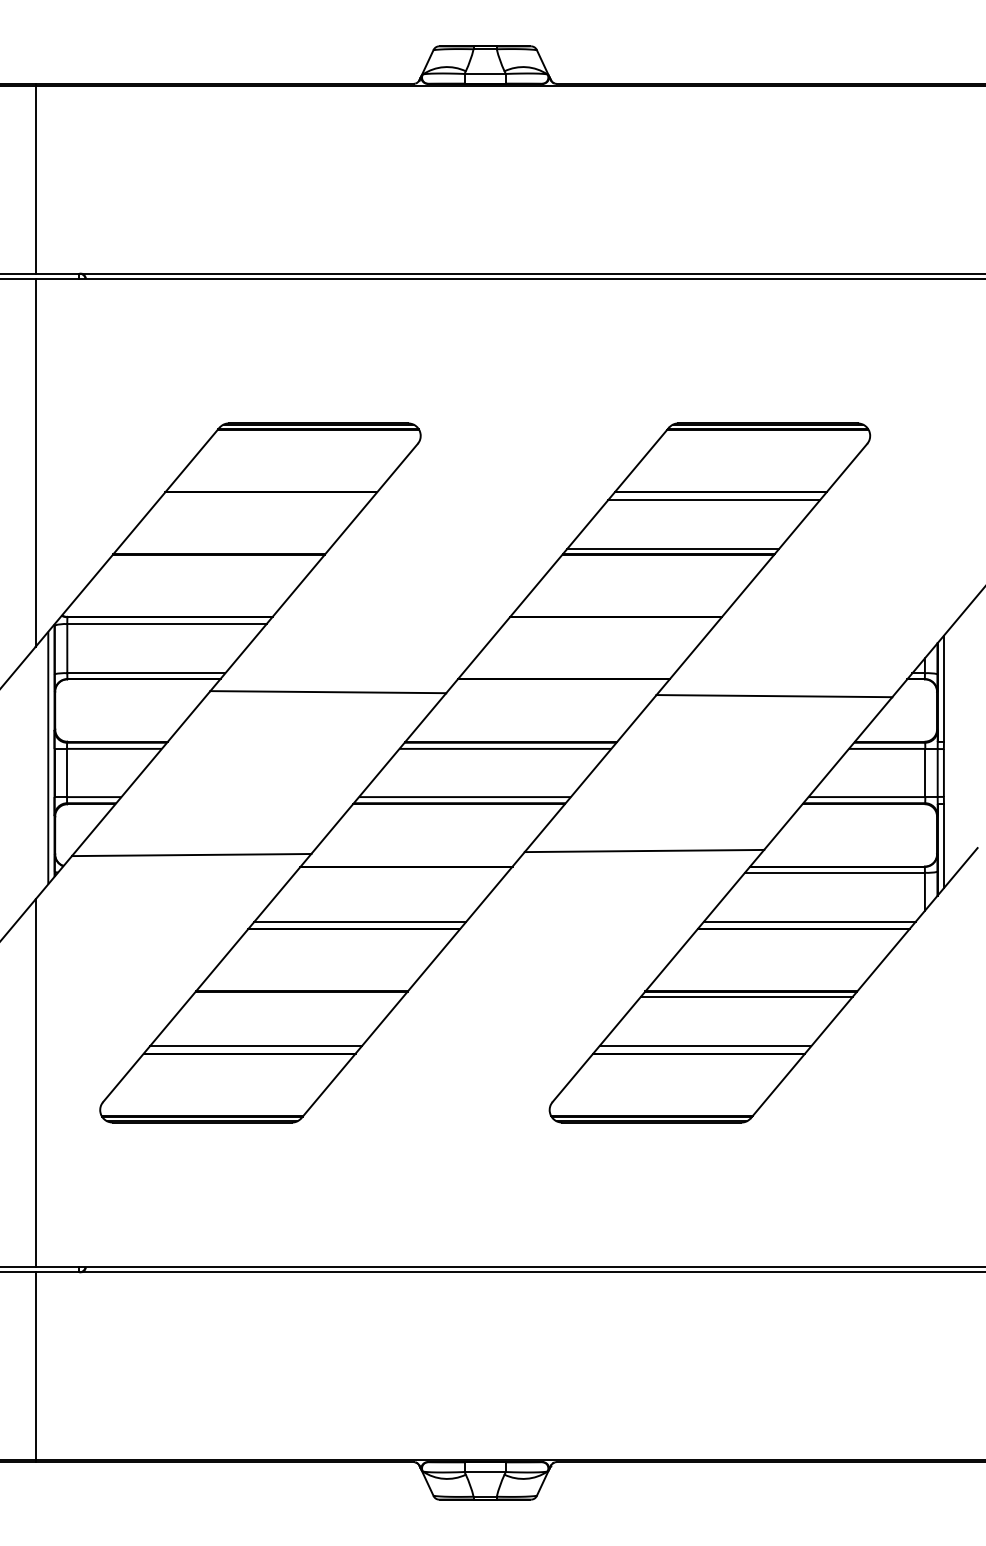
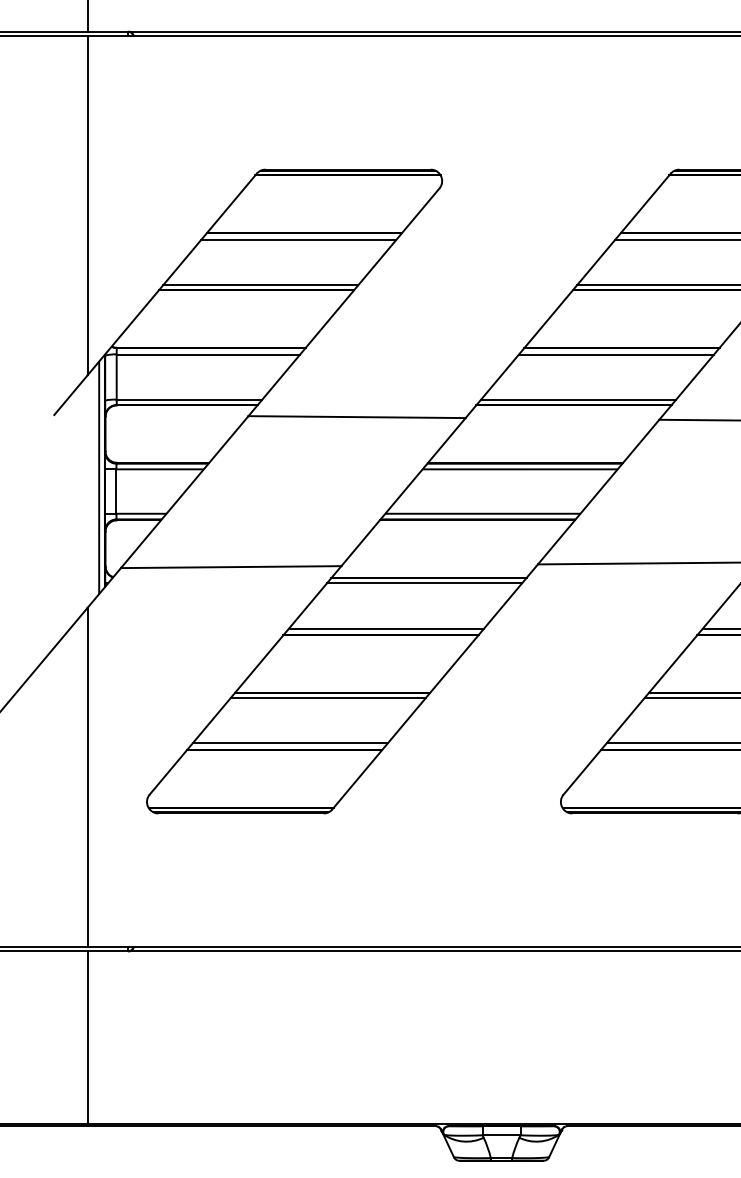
line: (264, 499) -> (298, 239), added
line: (223, 548) -> (260, 284), added
line: (610, 624) -> (616, 354), added
line: (568, 673) -> (578, 399), added
line: (401, 872) -> (424, 583), added
line: (297, 997) -> (328, 698), added

